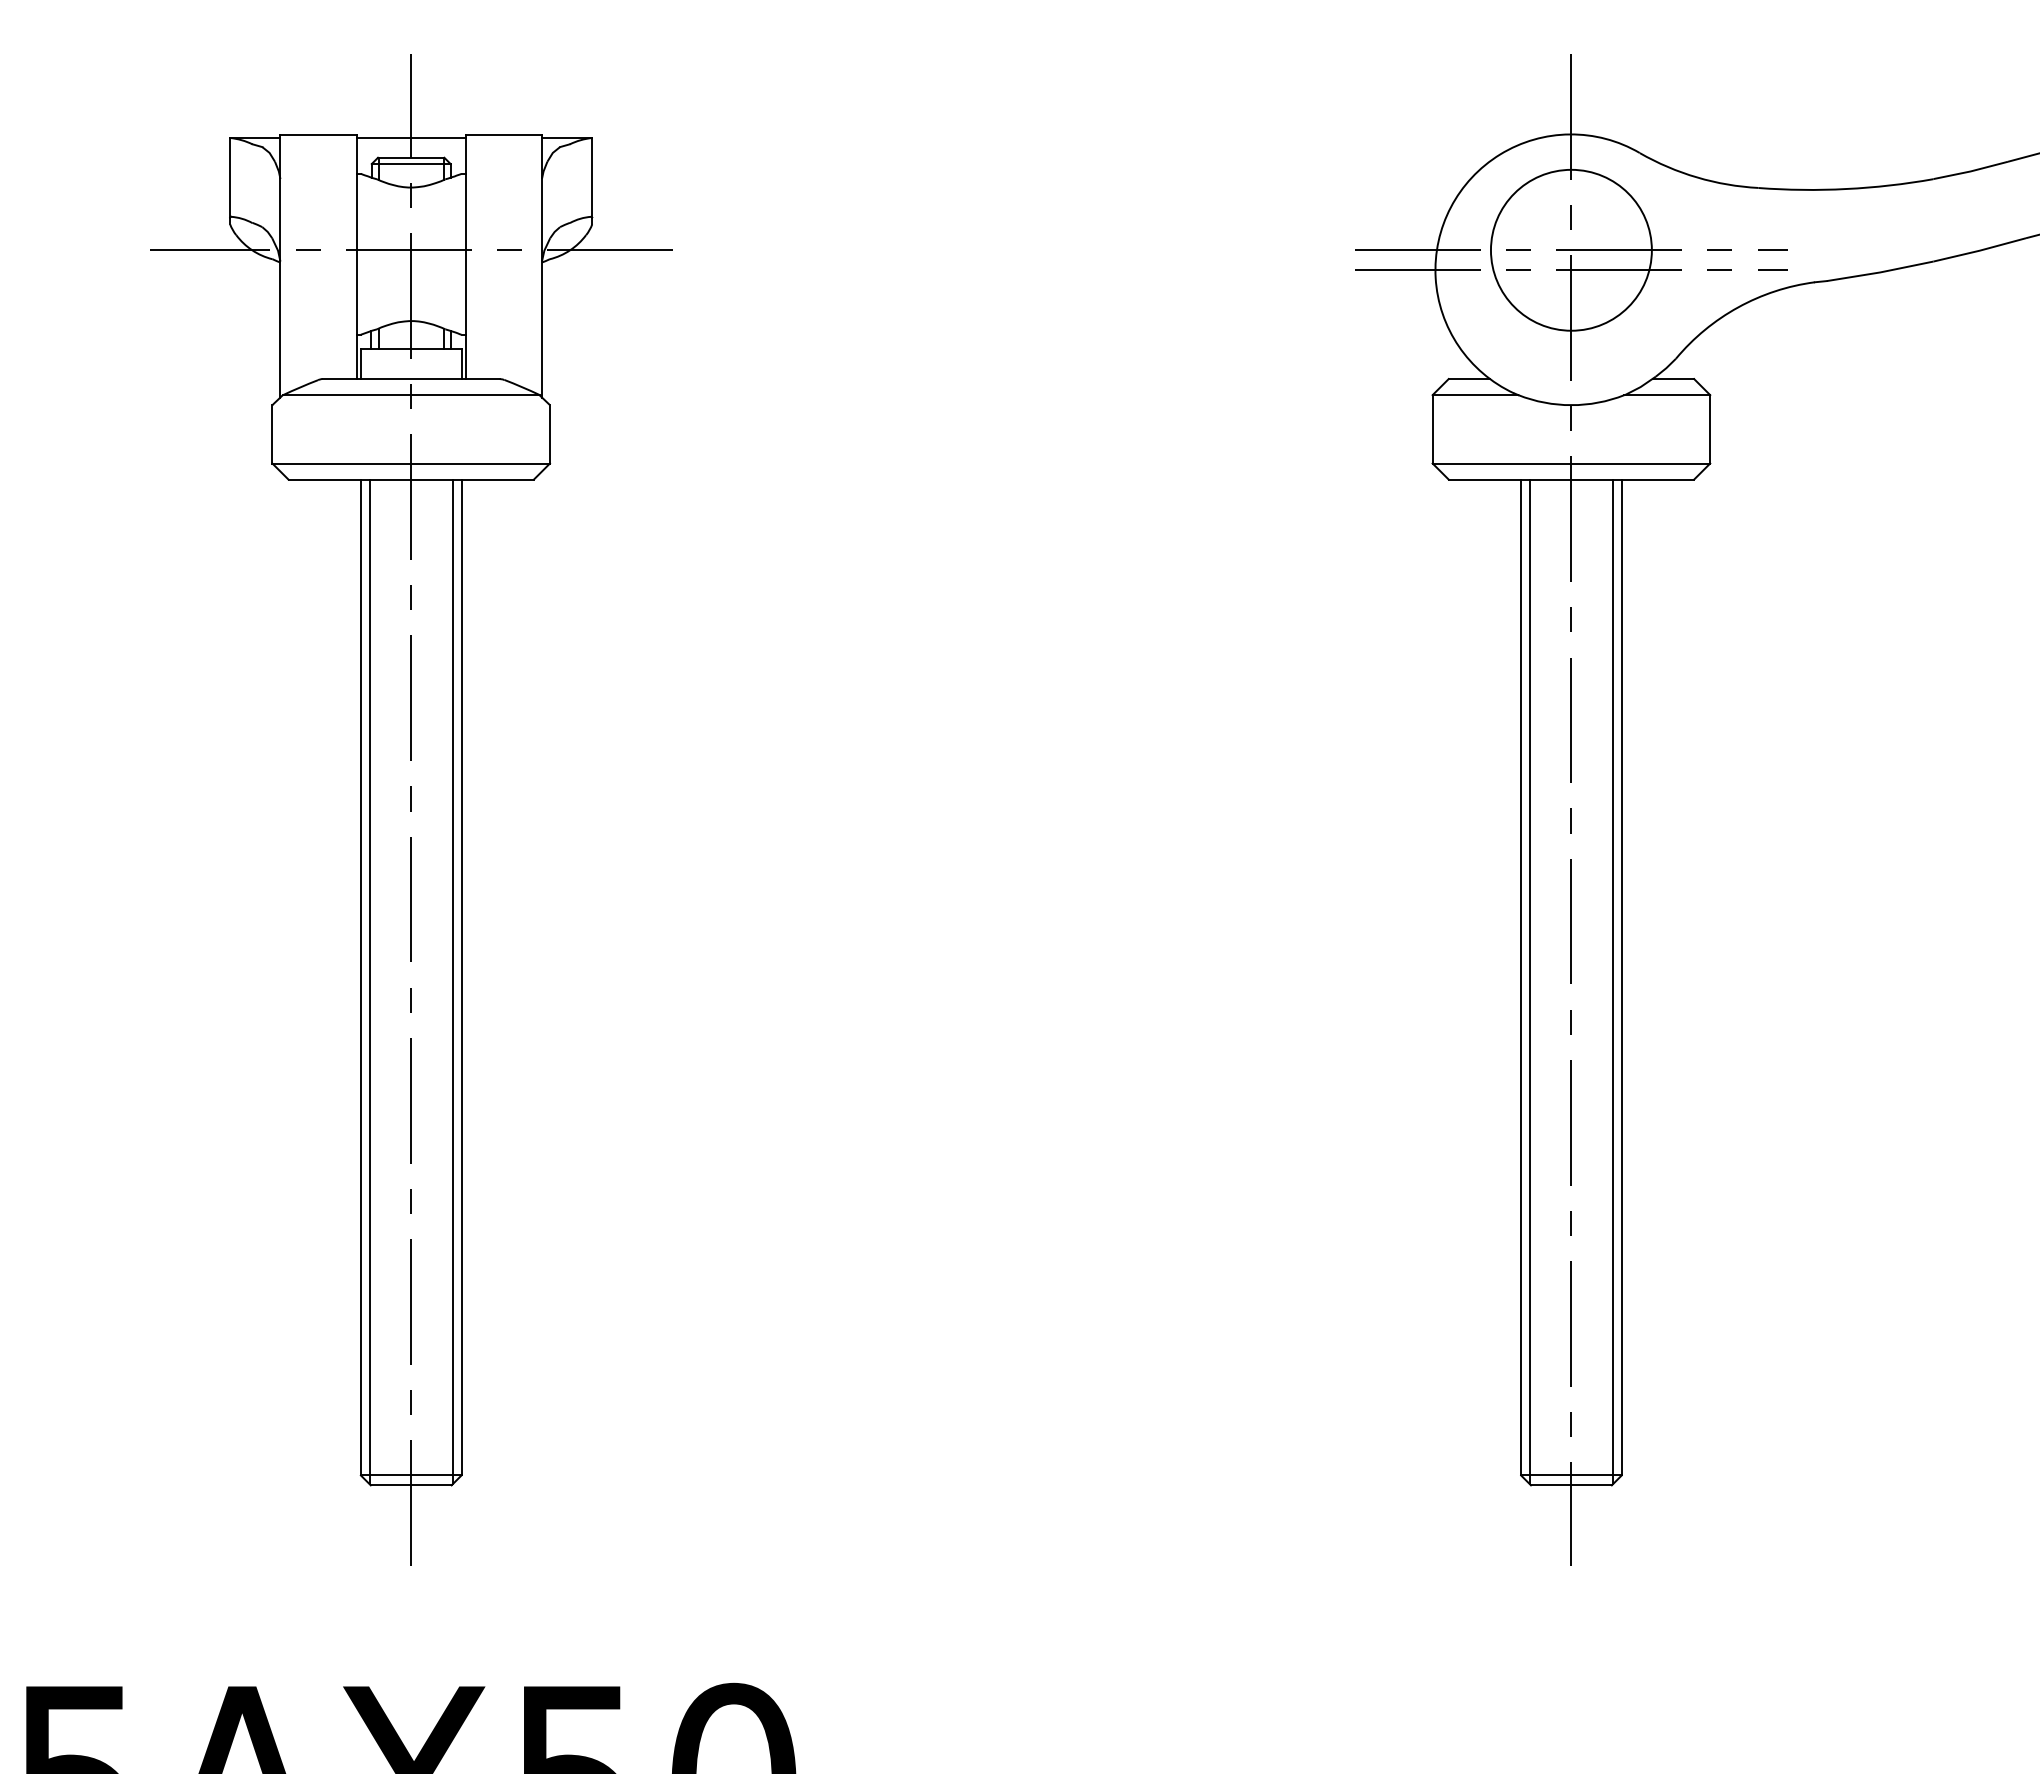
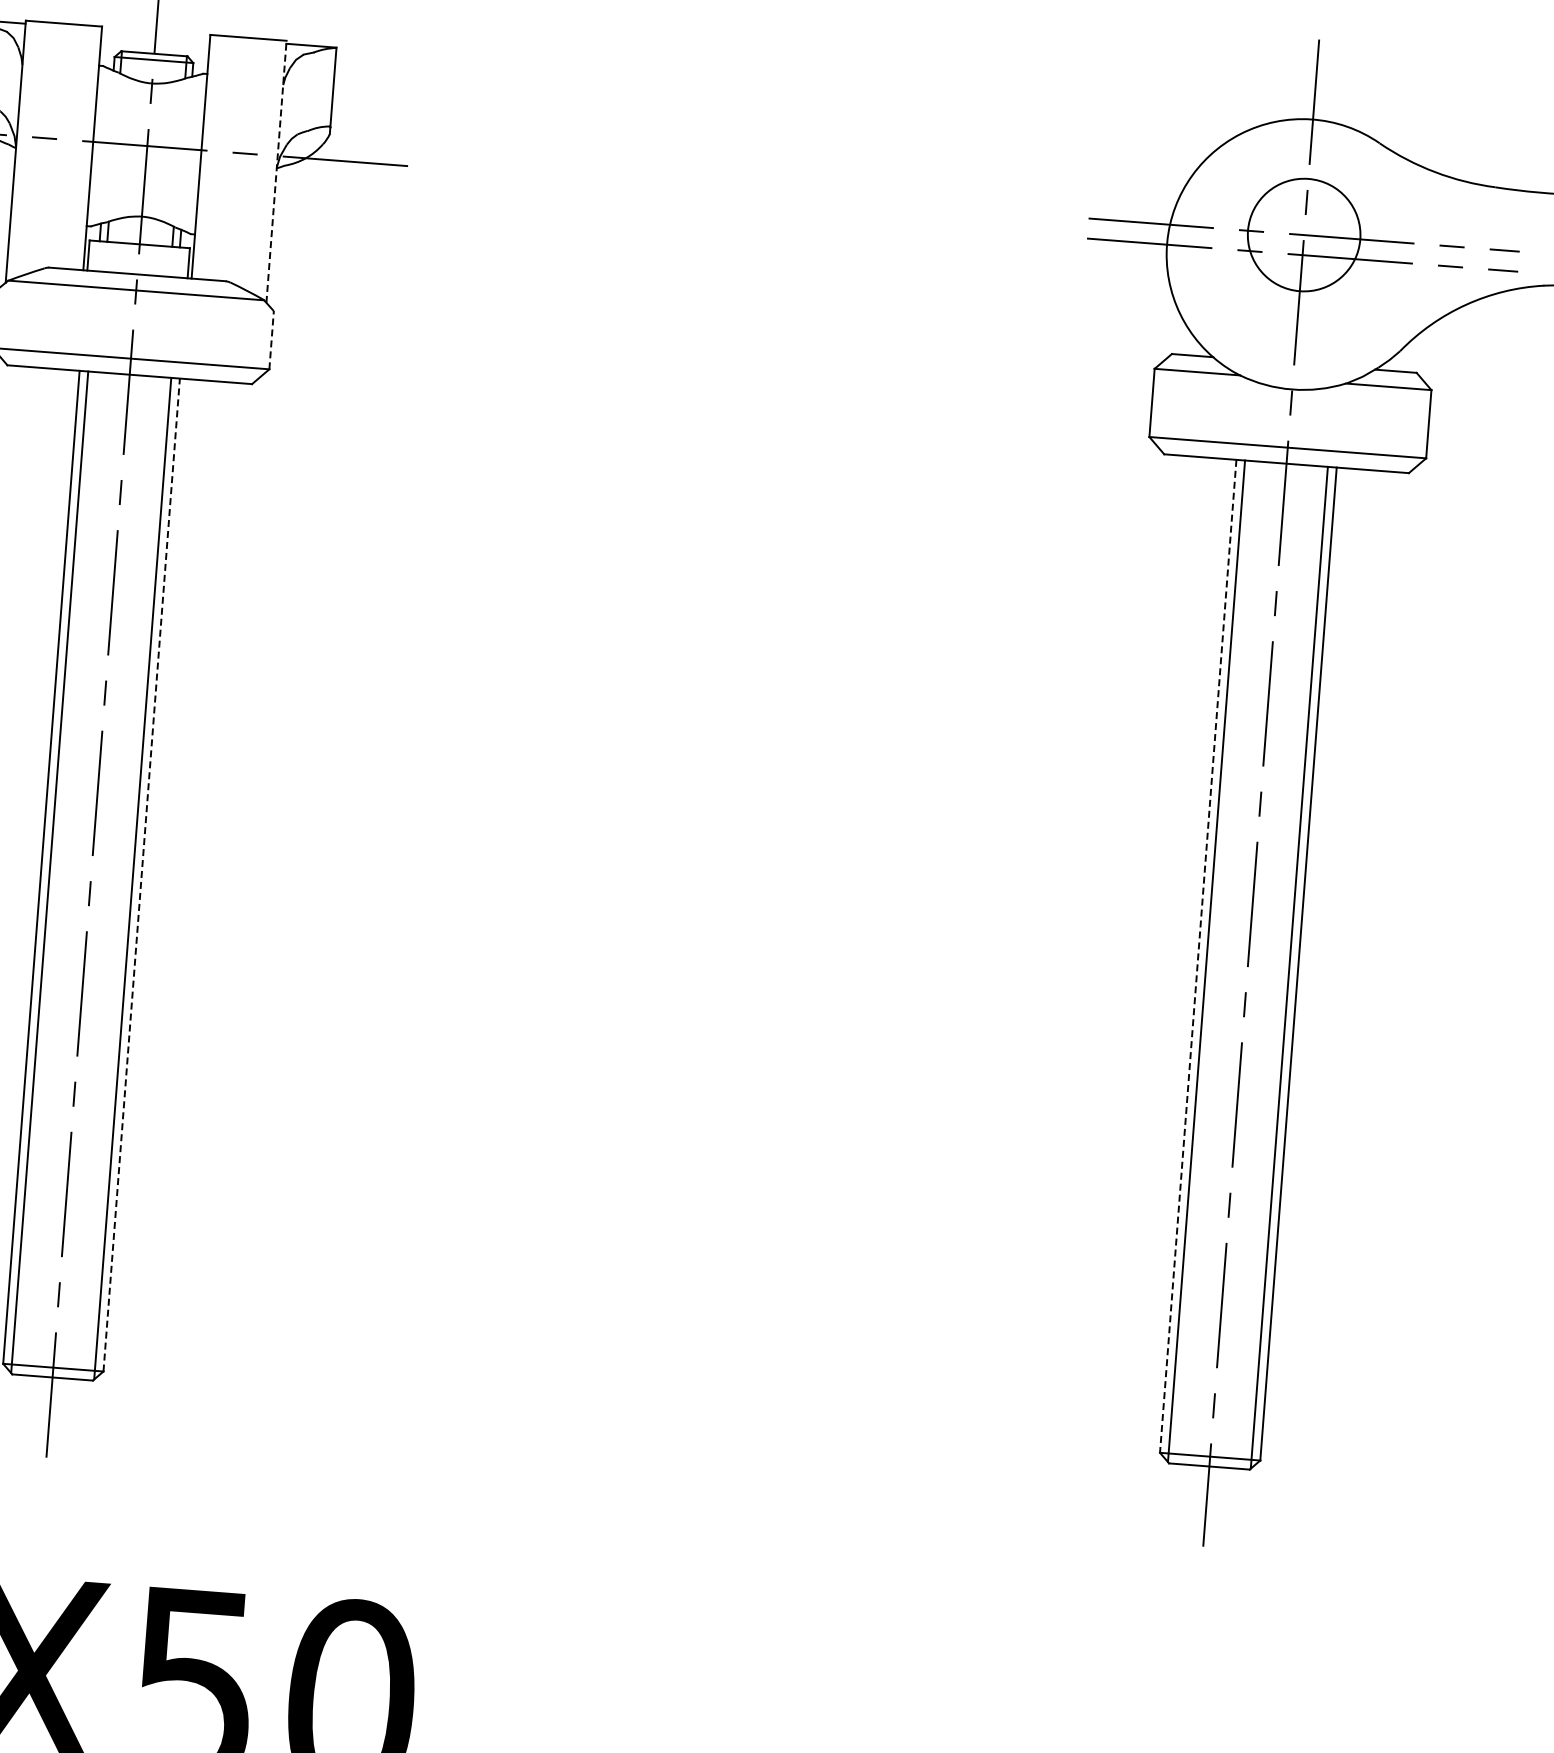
line: (410, 137) -> (155, 33), removed
circle: (1570, 249) -> (1303, 234), size x0.7
line: (541, 265) -> (276, 171), solid -> dashed
line: (550, 433) -> (272, 339), solid -> dashed
line: (461, 977) -> (141, 874), solid -> dashed
line: (1521, 977) -> (1198, 956), solid -> dashed

